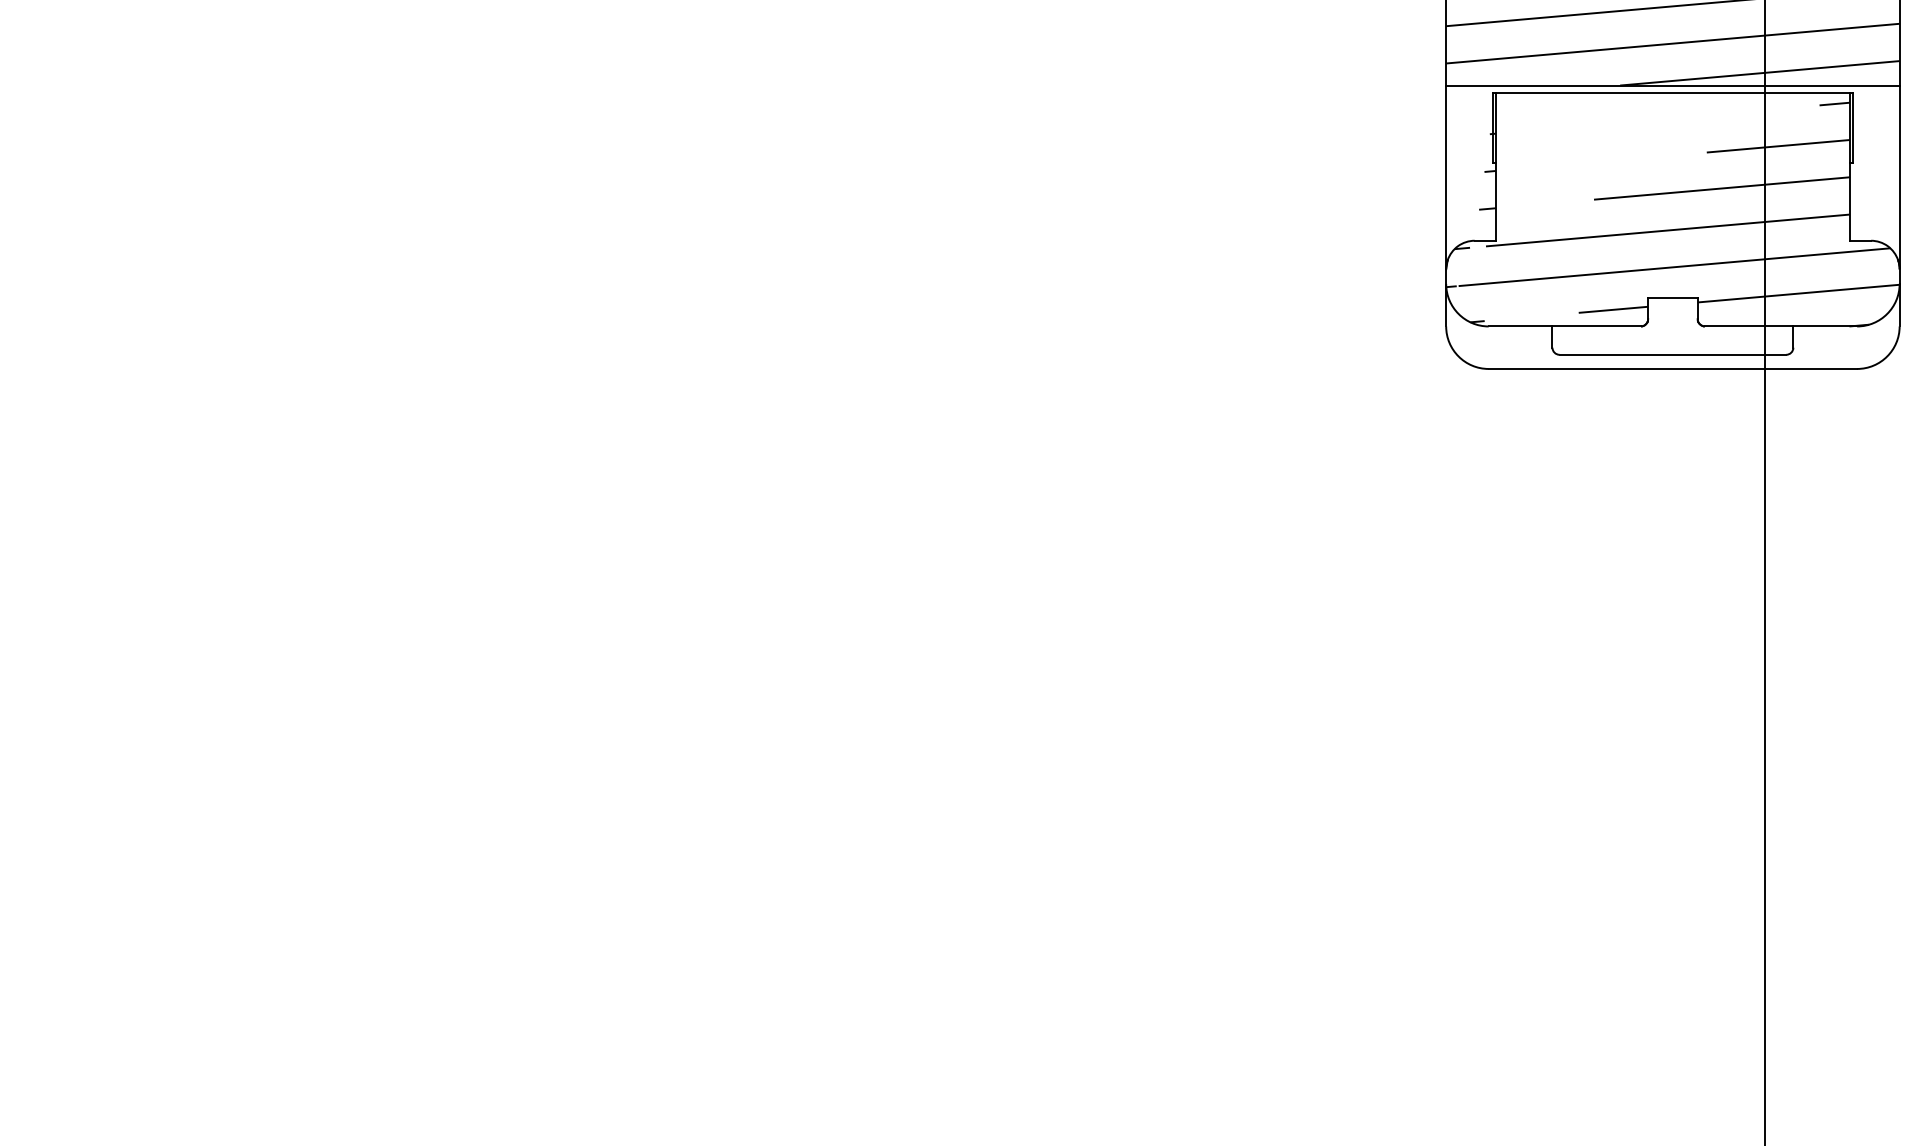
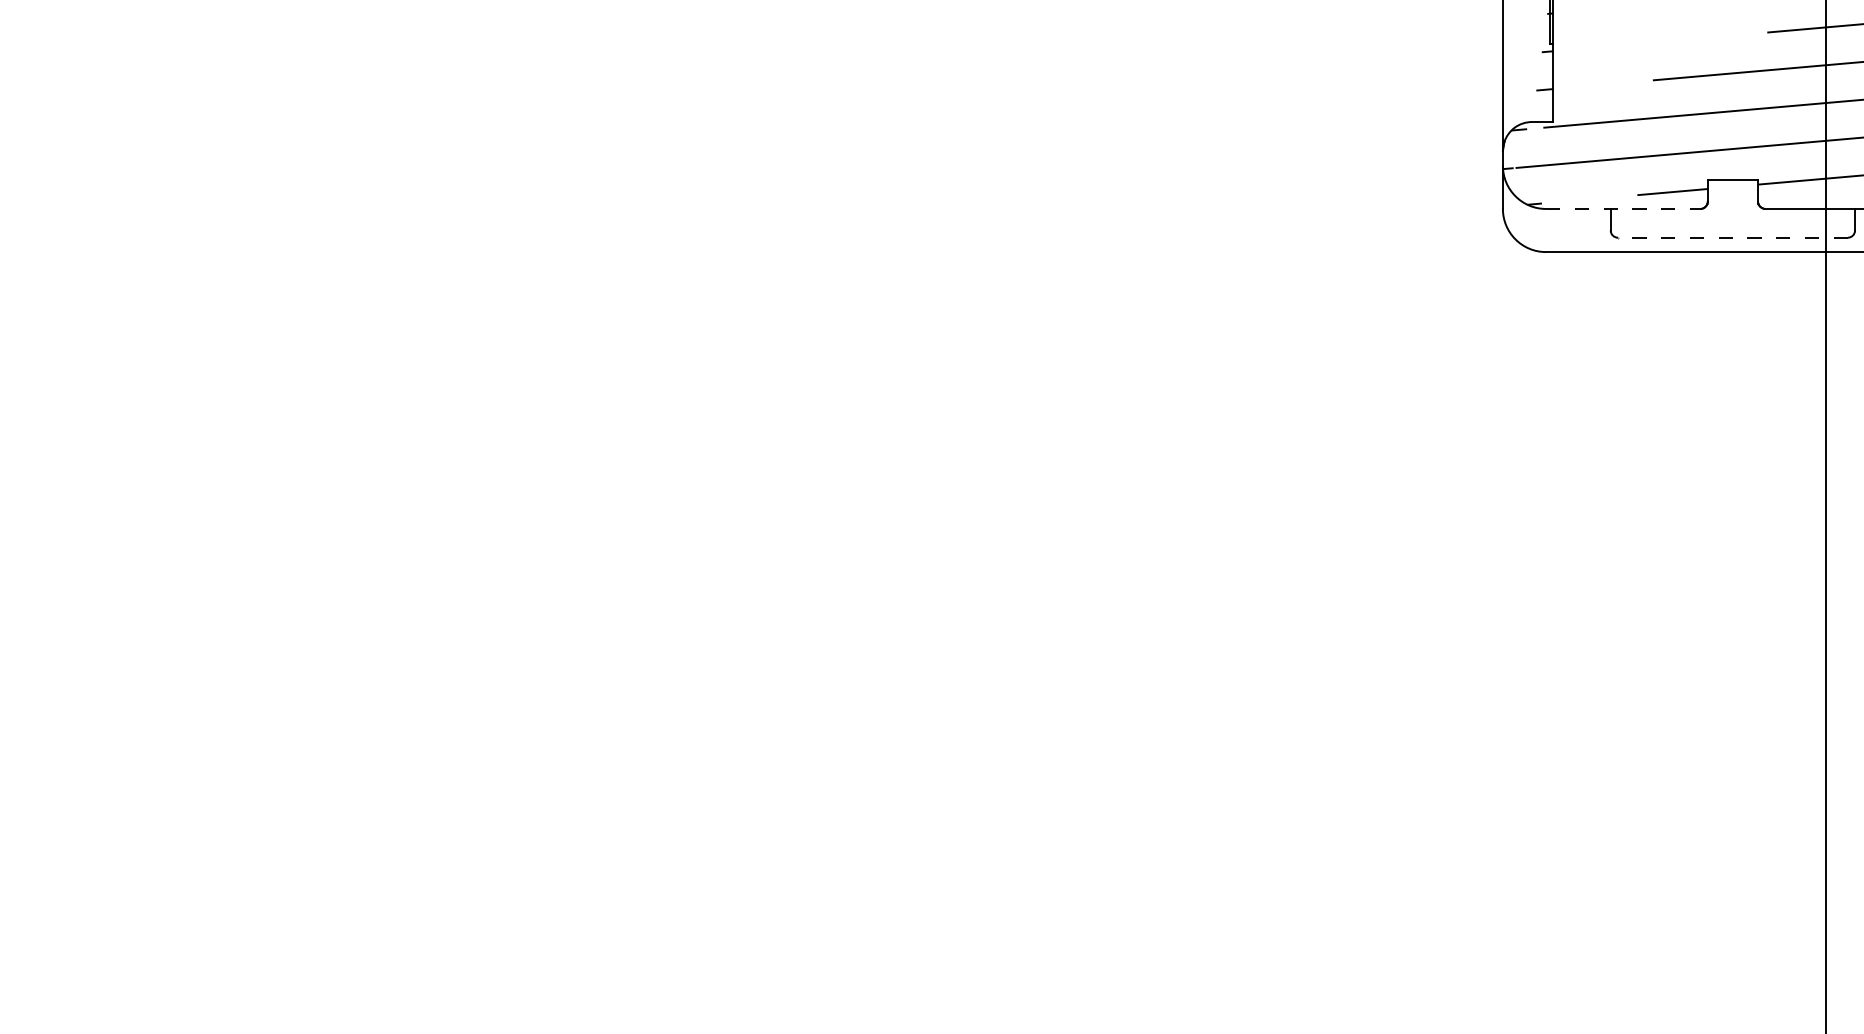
line: (1565, 326) -> (1623, 209), solid -> dashed
line: (1672, 354) -> (1732, 237), solid -> dashed

